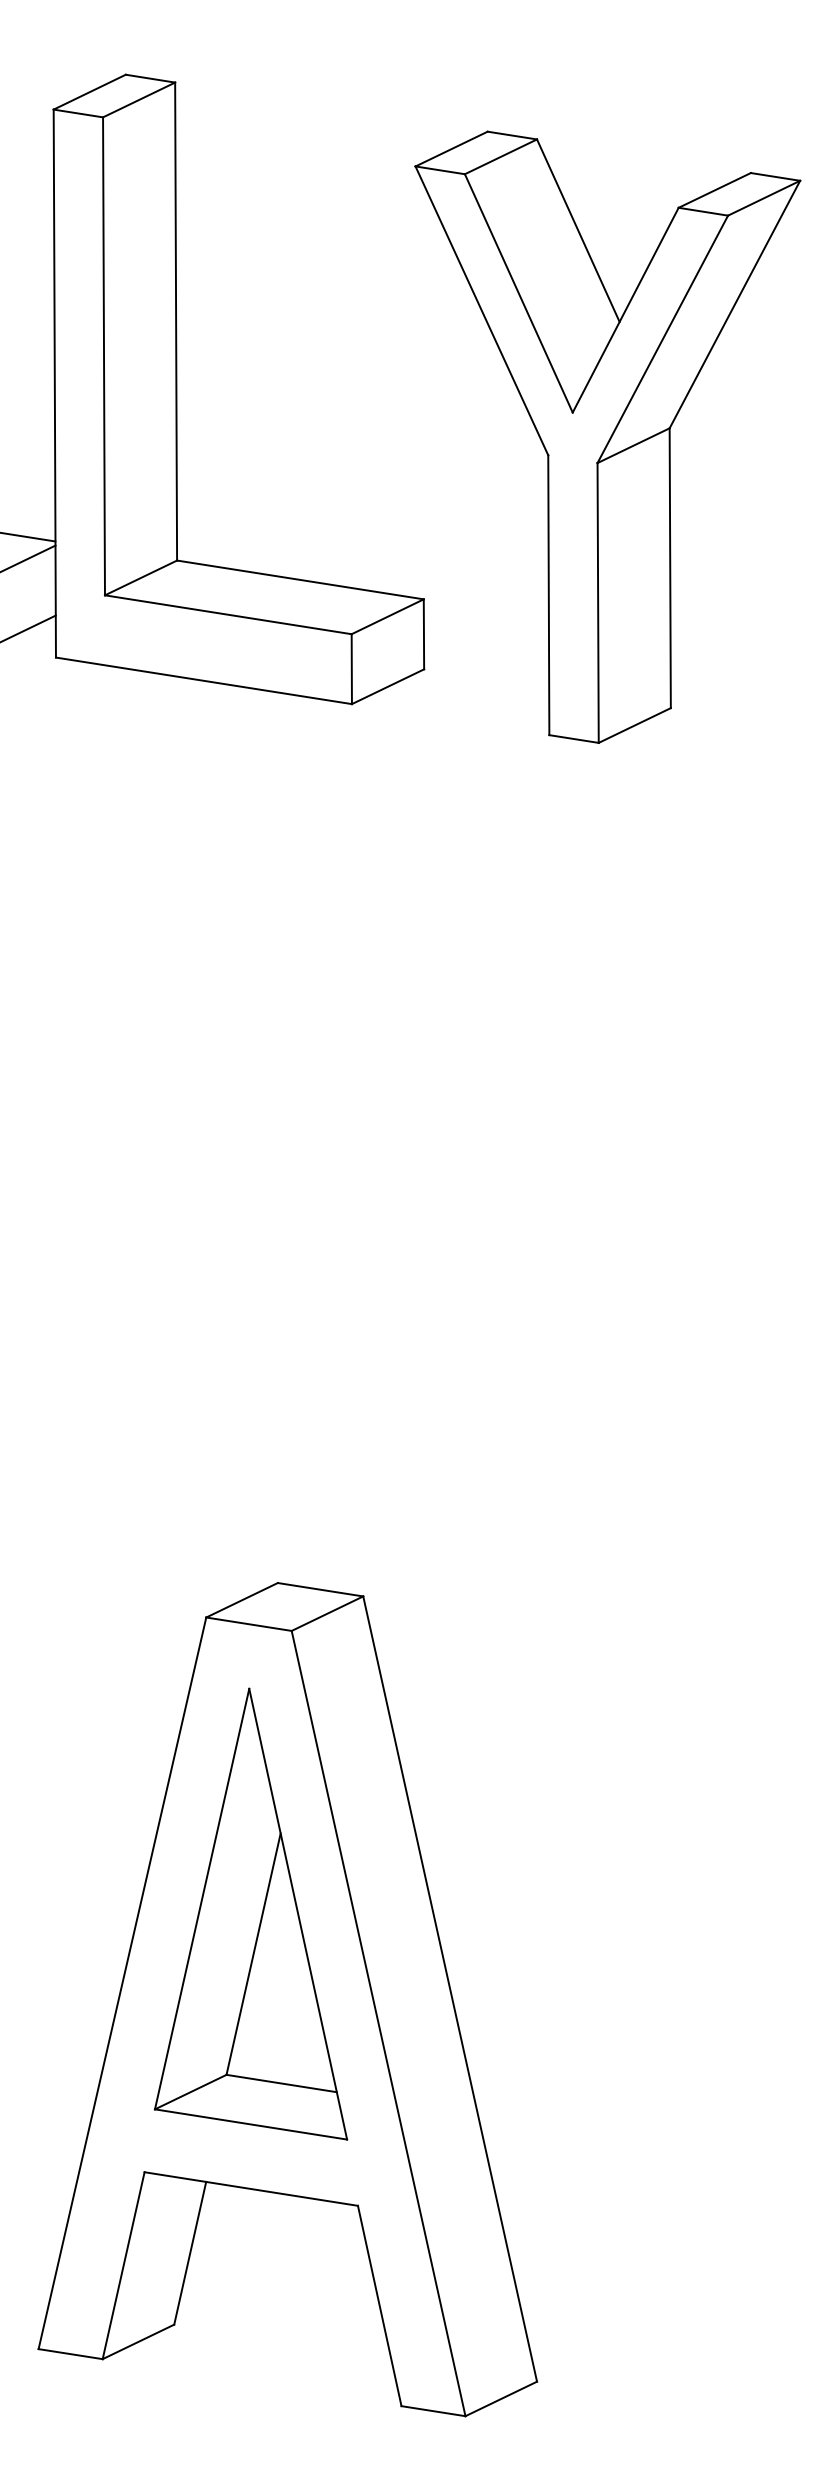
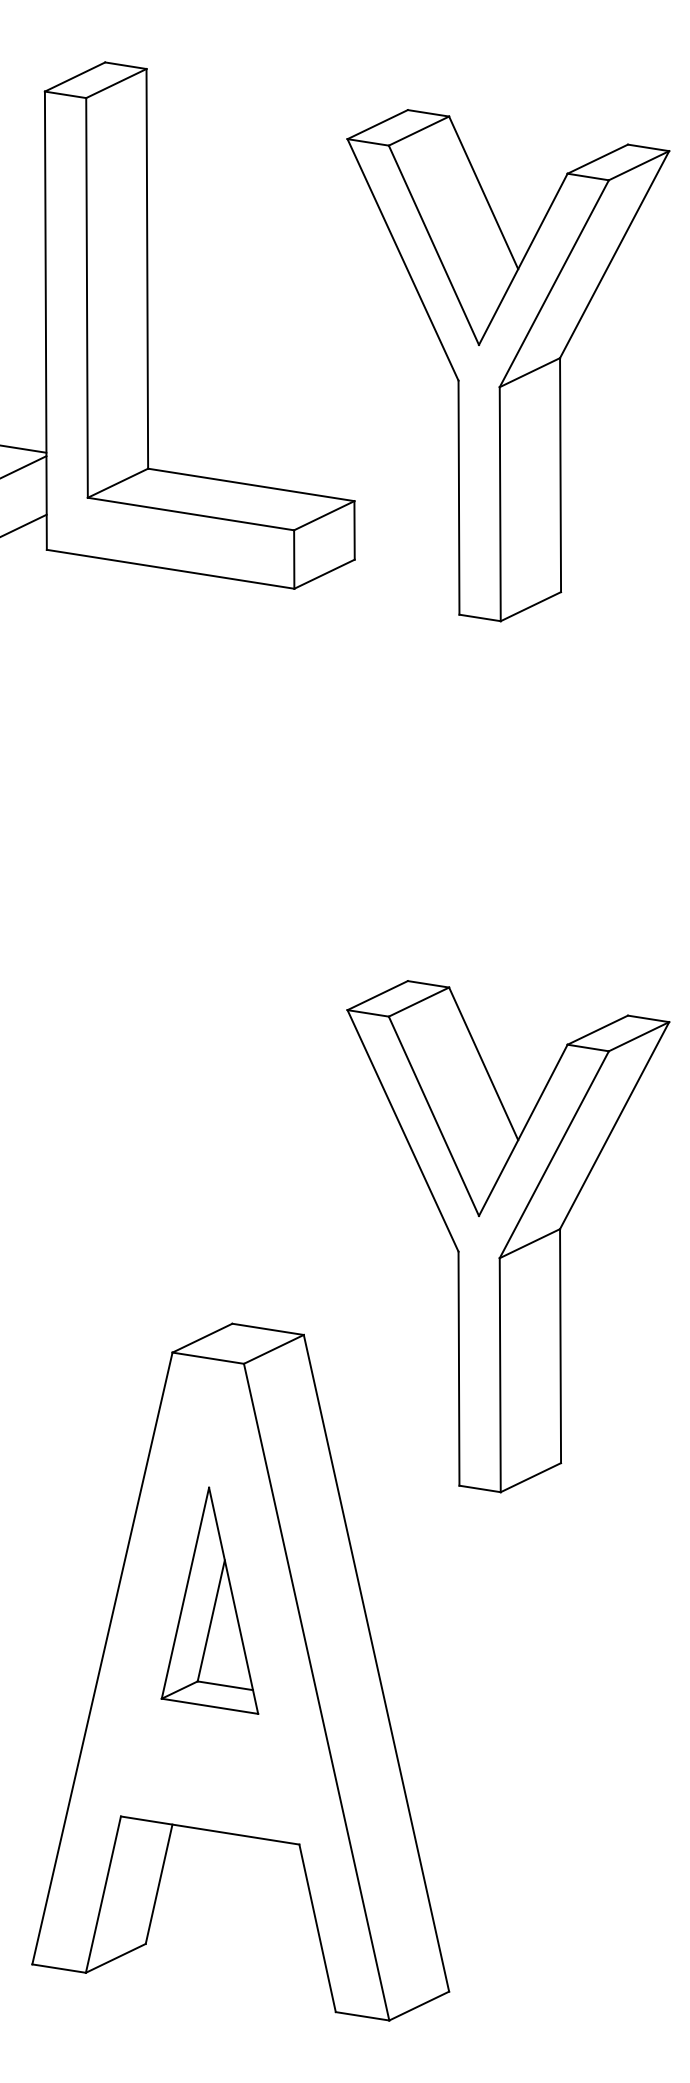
part: (608, 1478) -> (508, 1236), added
part: (250, 1913) -> (209, 1600), size x0.6

